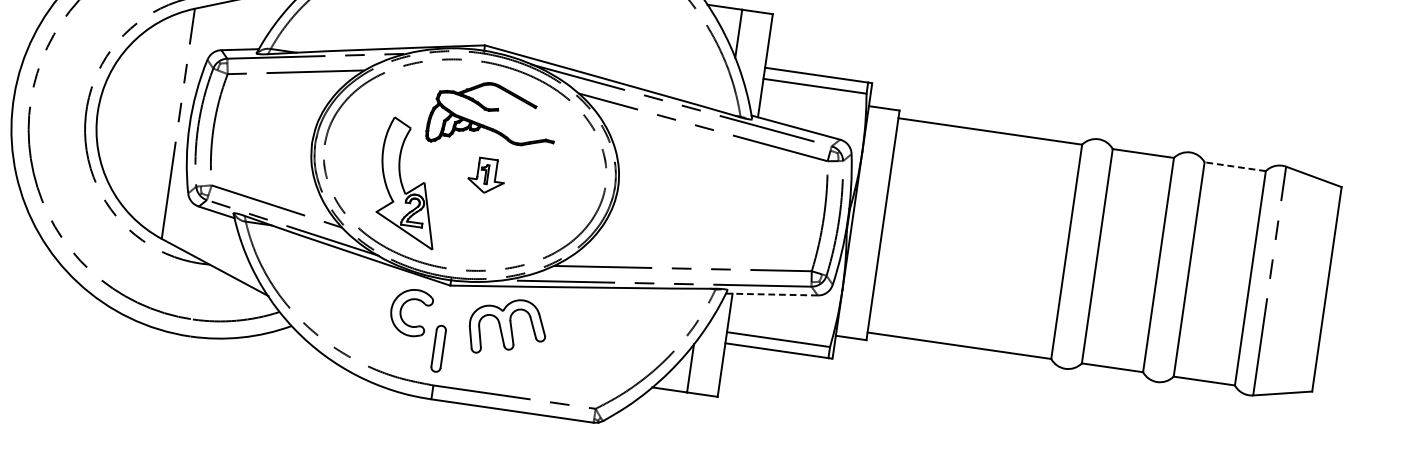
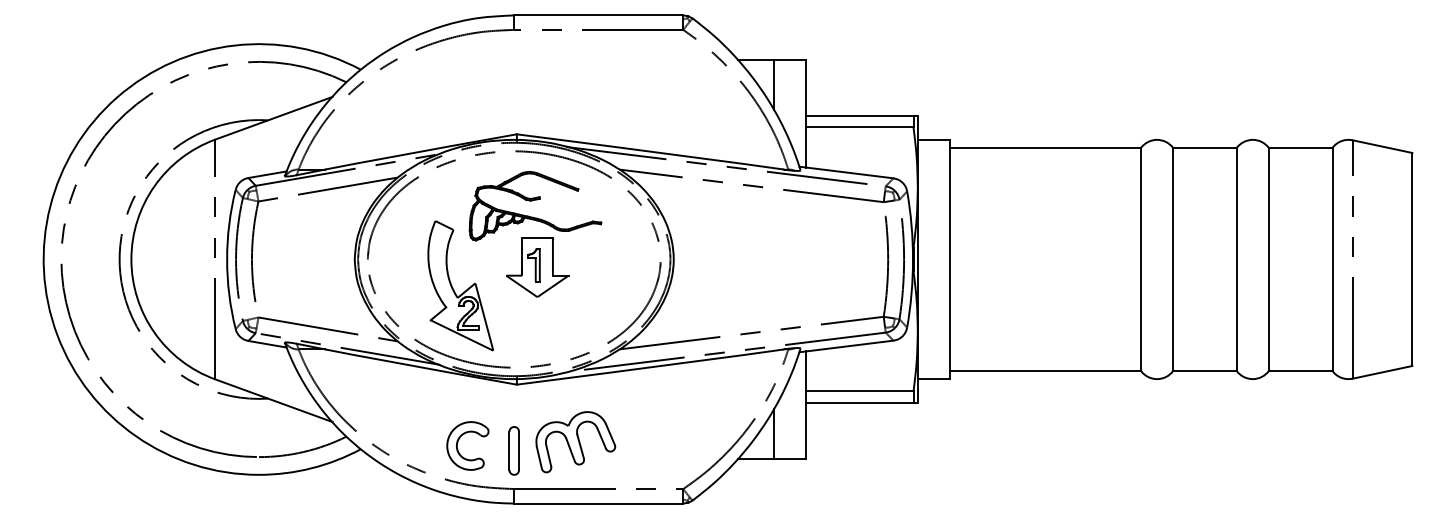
line: (1235, 166) -> (1300, 147), dashed -> solid
part: (486, 175) -> (537, 266), size x1.67
line: (770, 294) -> (845, 346), dashed -> solid
part: (402, 307) -> (458, 442), moved
part: (507, 327) -> (575, 442), moved

